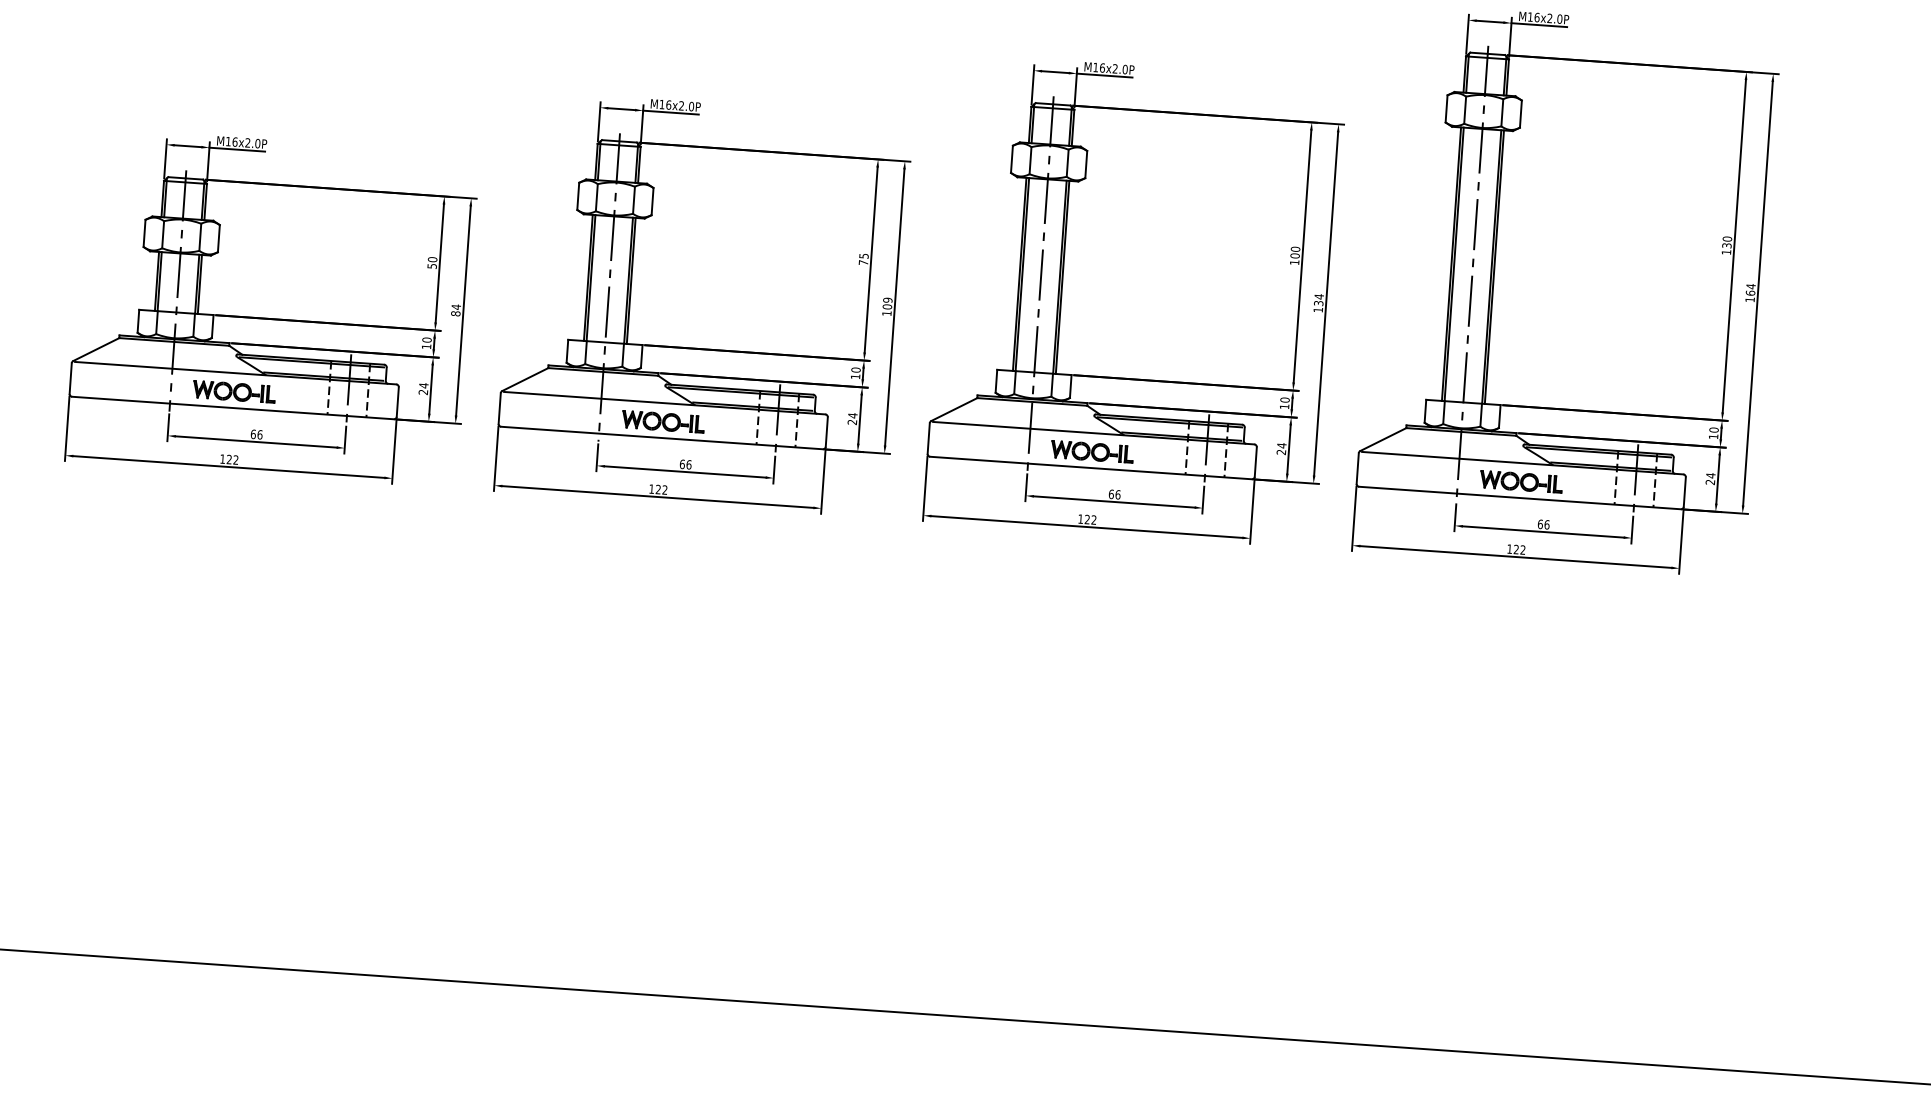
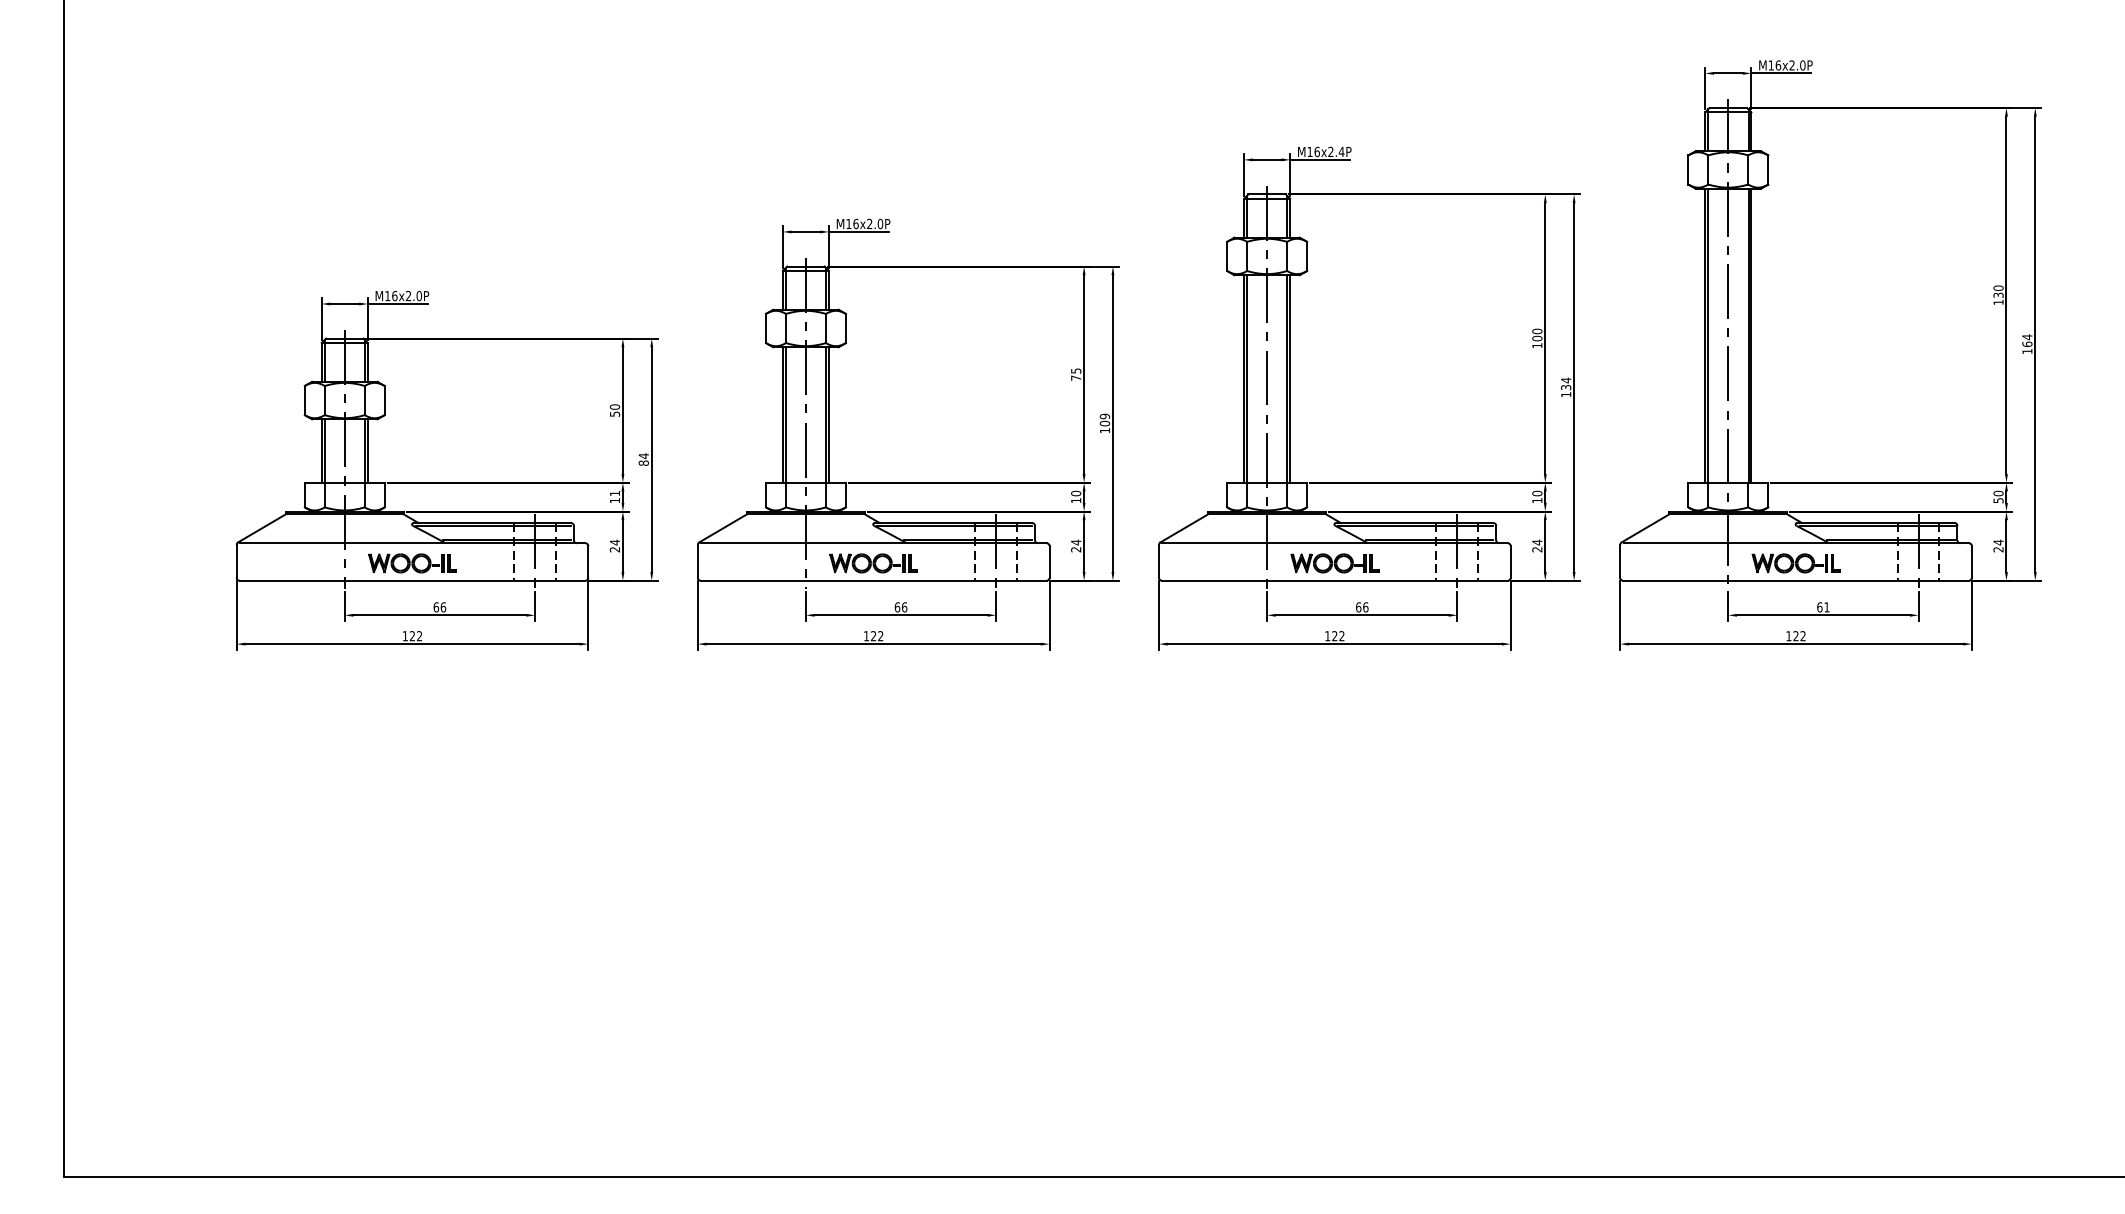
text: (1125, 69) -> (1341, 151), M16x2.0P -> M16x2.4P
text: (426, 340) -> (614, 493), 10 -> 11
text: (1713, 436) -> (1998, 500), 10 -> 50
text: (1546, 524) -> (1826, 607), 66 -> 61

